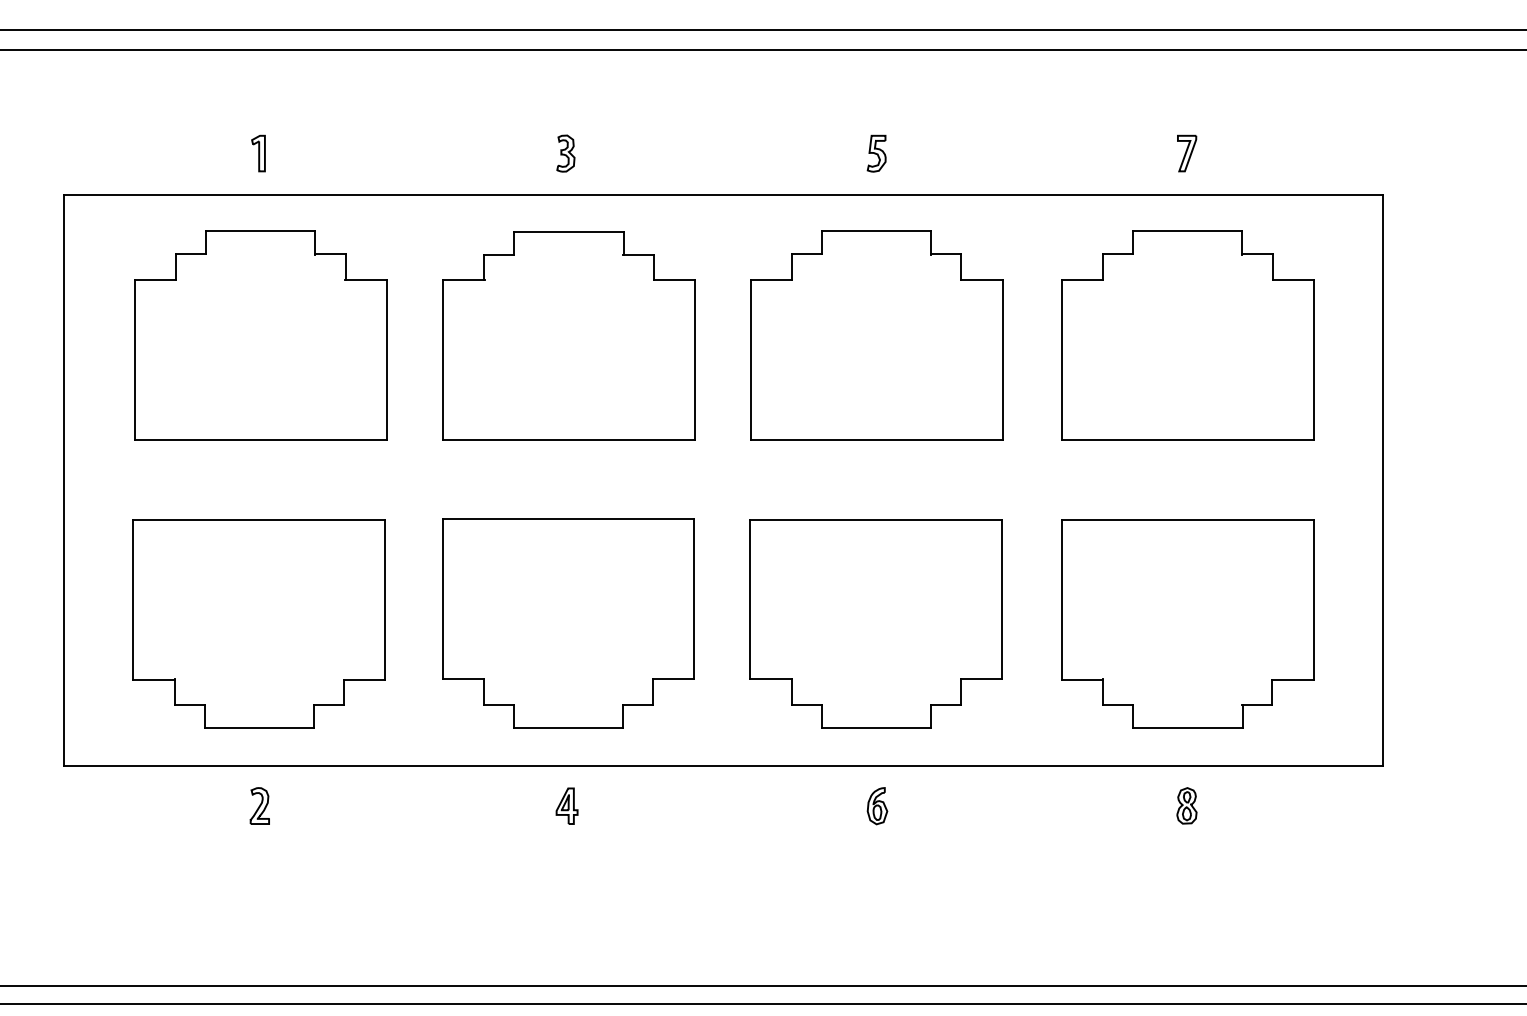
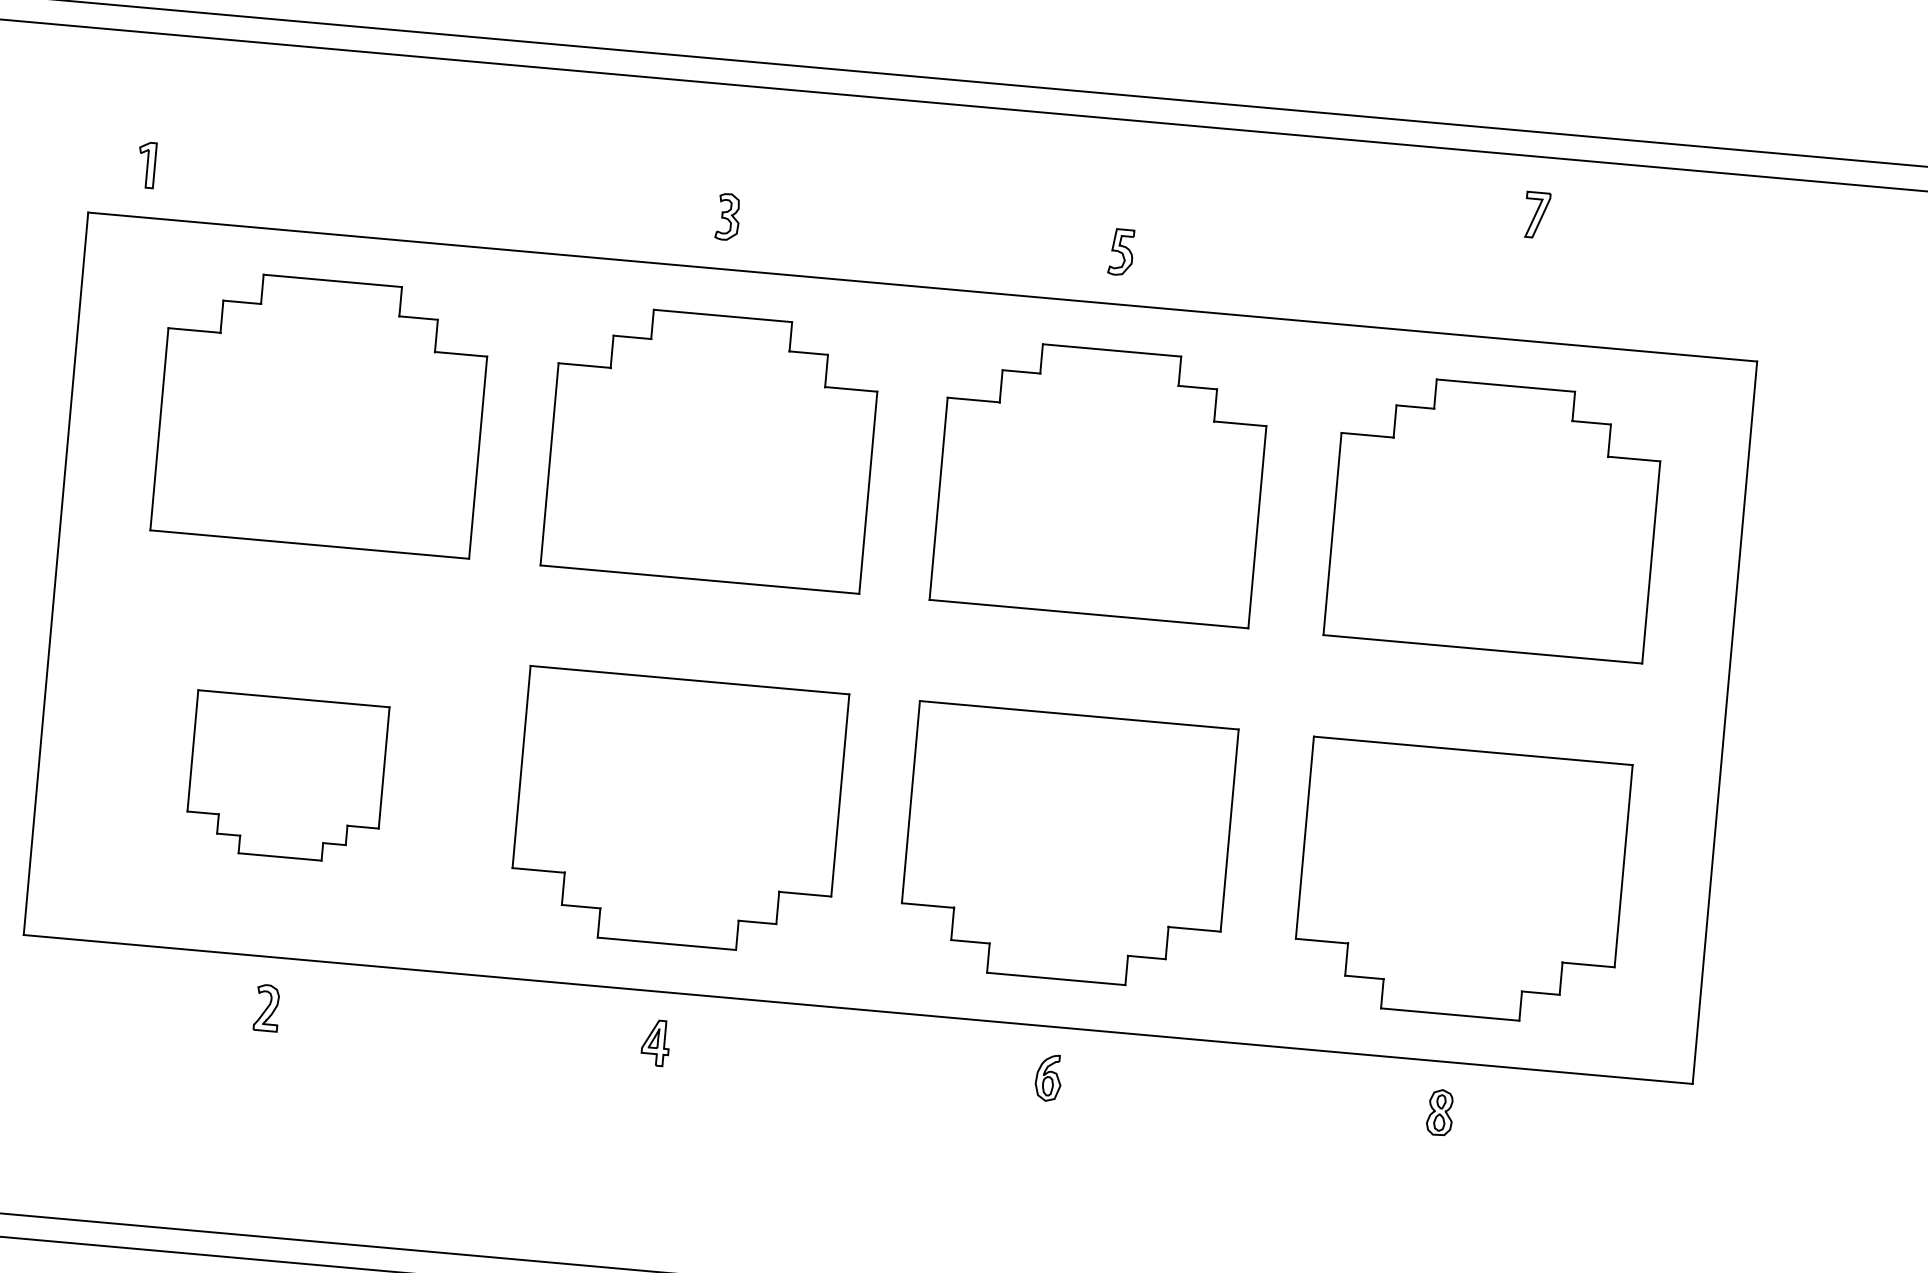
part: (258, 153) -> (146, 165), moved
part: (1187, 153) -> (1537, 215), moved
part: (258, 623) -> (286, 776), size x0.6

